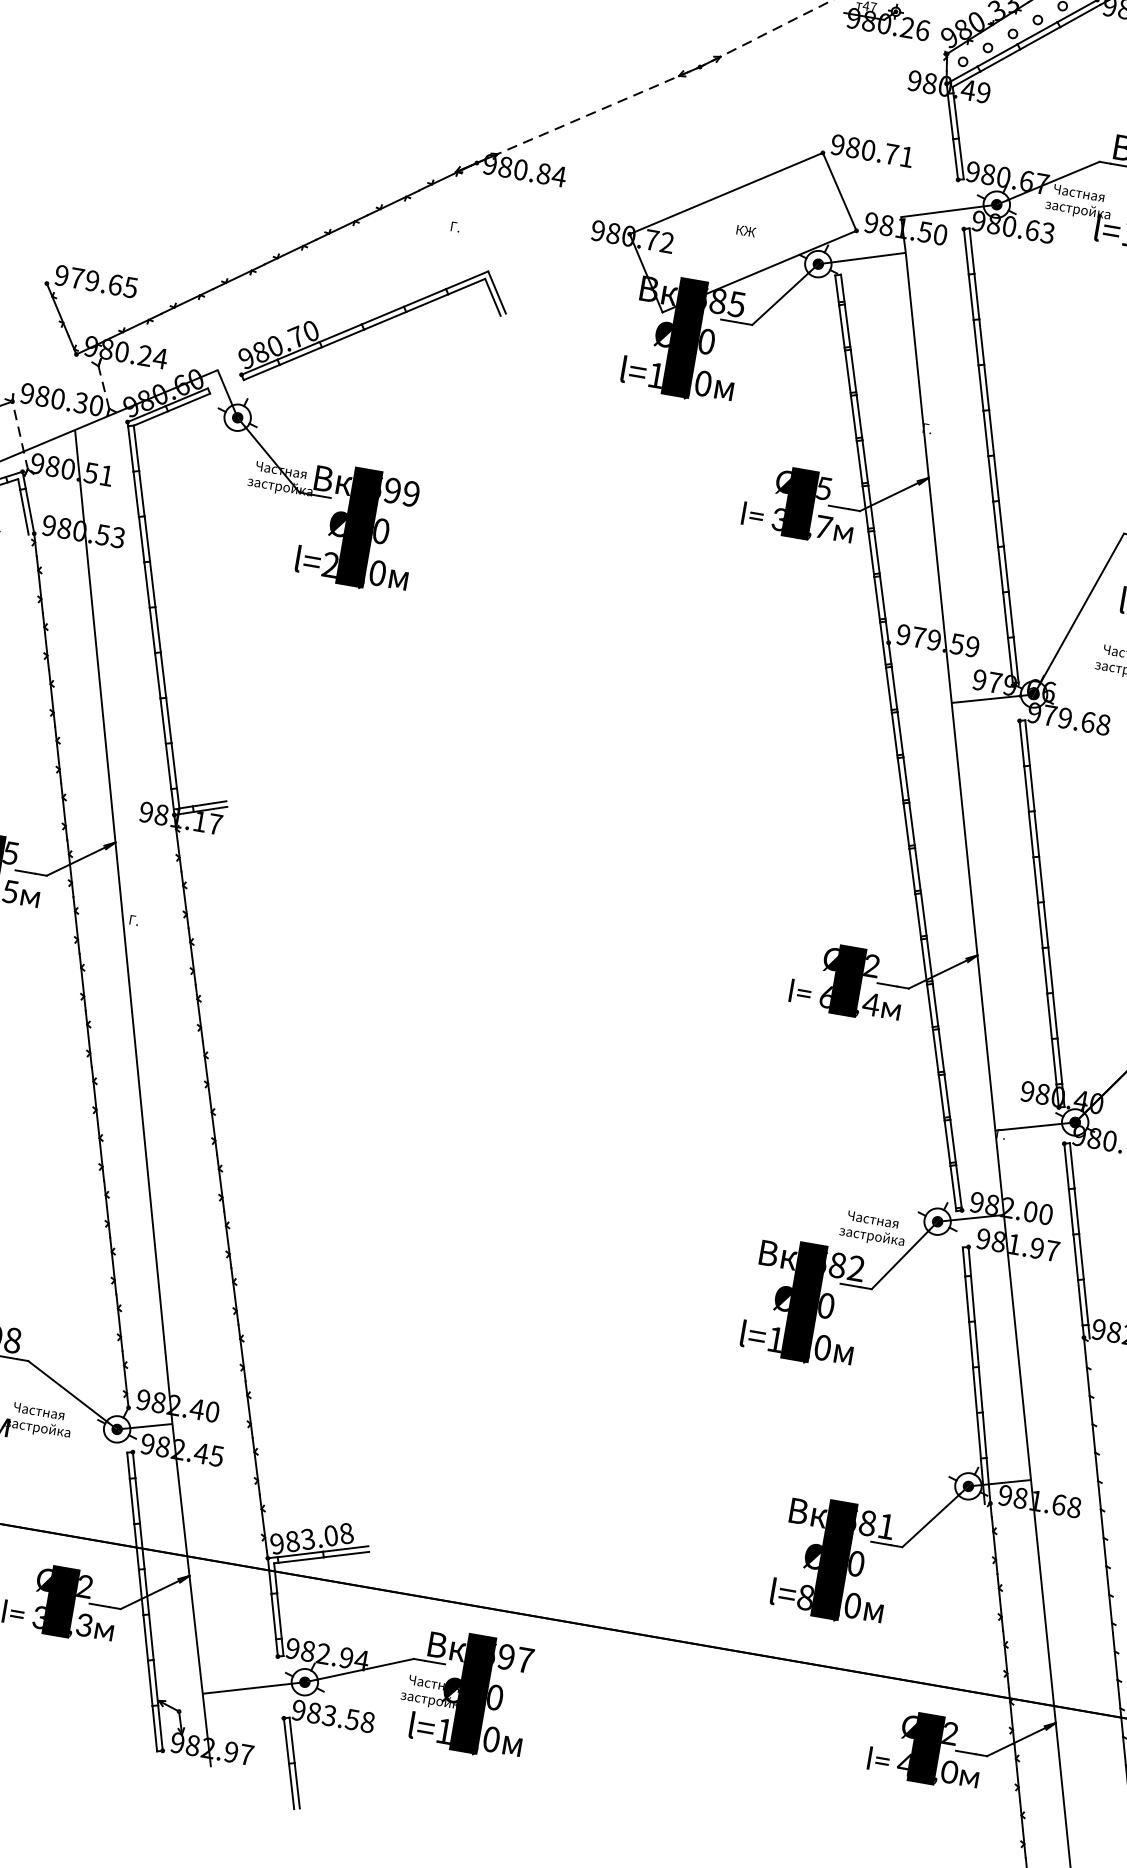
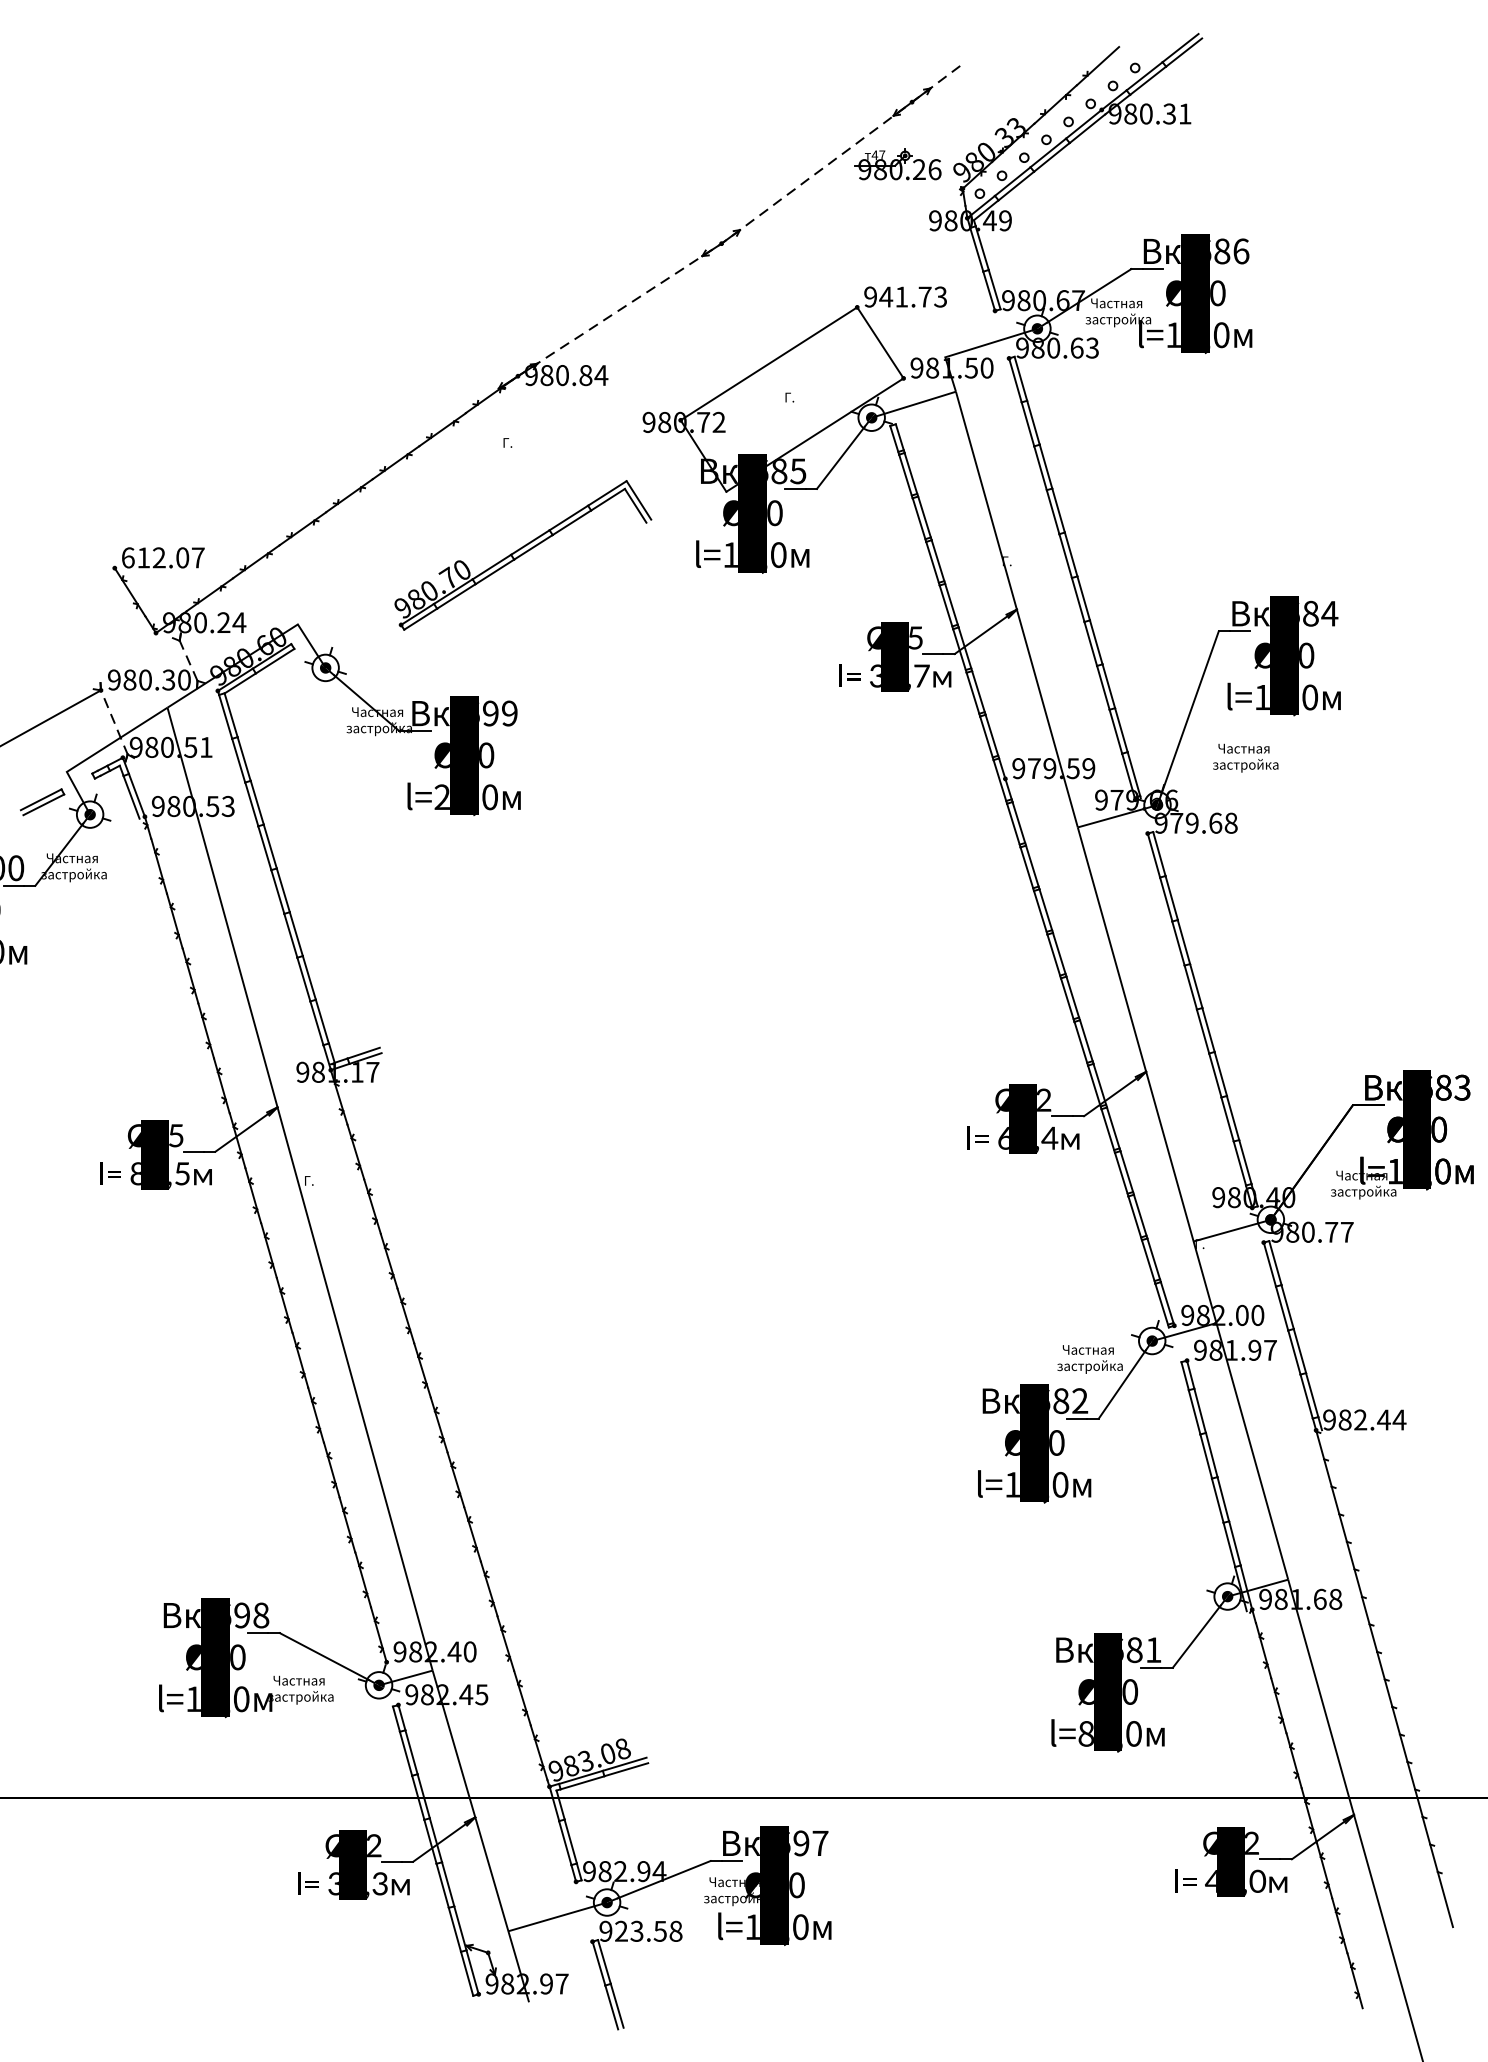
text: (879, 151) -> (912, 296), 980.71 -> 941.73
text: (746, 231) -> (795, 397), КЖ -> Г.
text: (95, 281) -> (162, 557), 979.65 -> 612.07
part: (373, 327) -> (523, 555), moved
text: (314, 1712) -> (621, 1930), 983.58 -> 923.58

